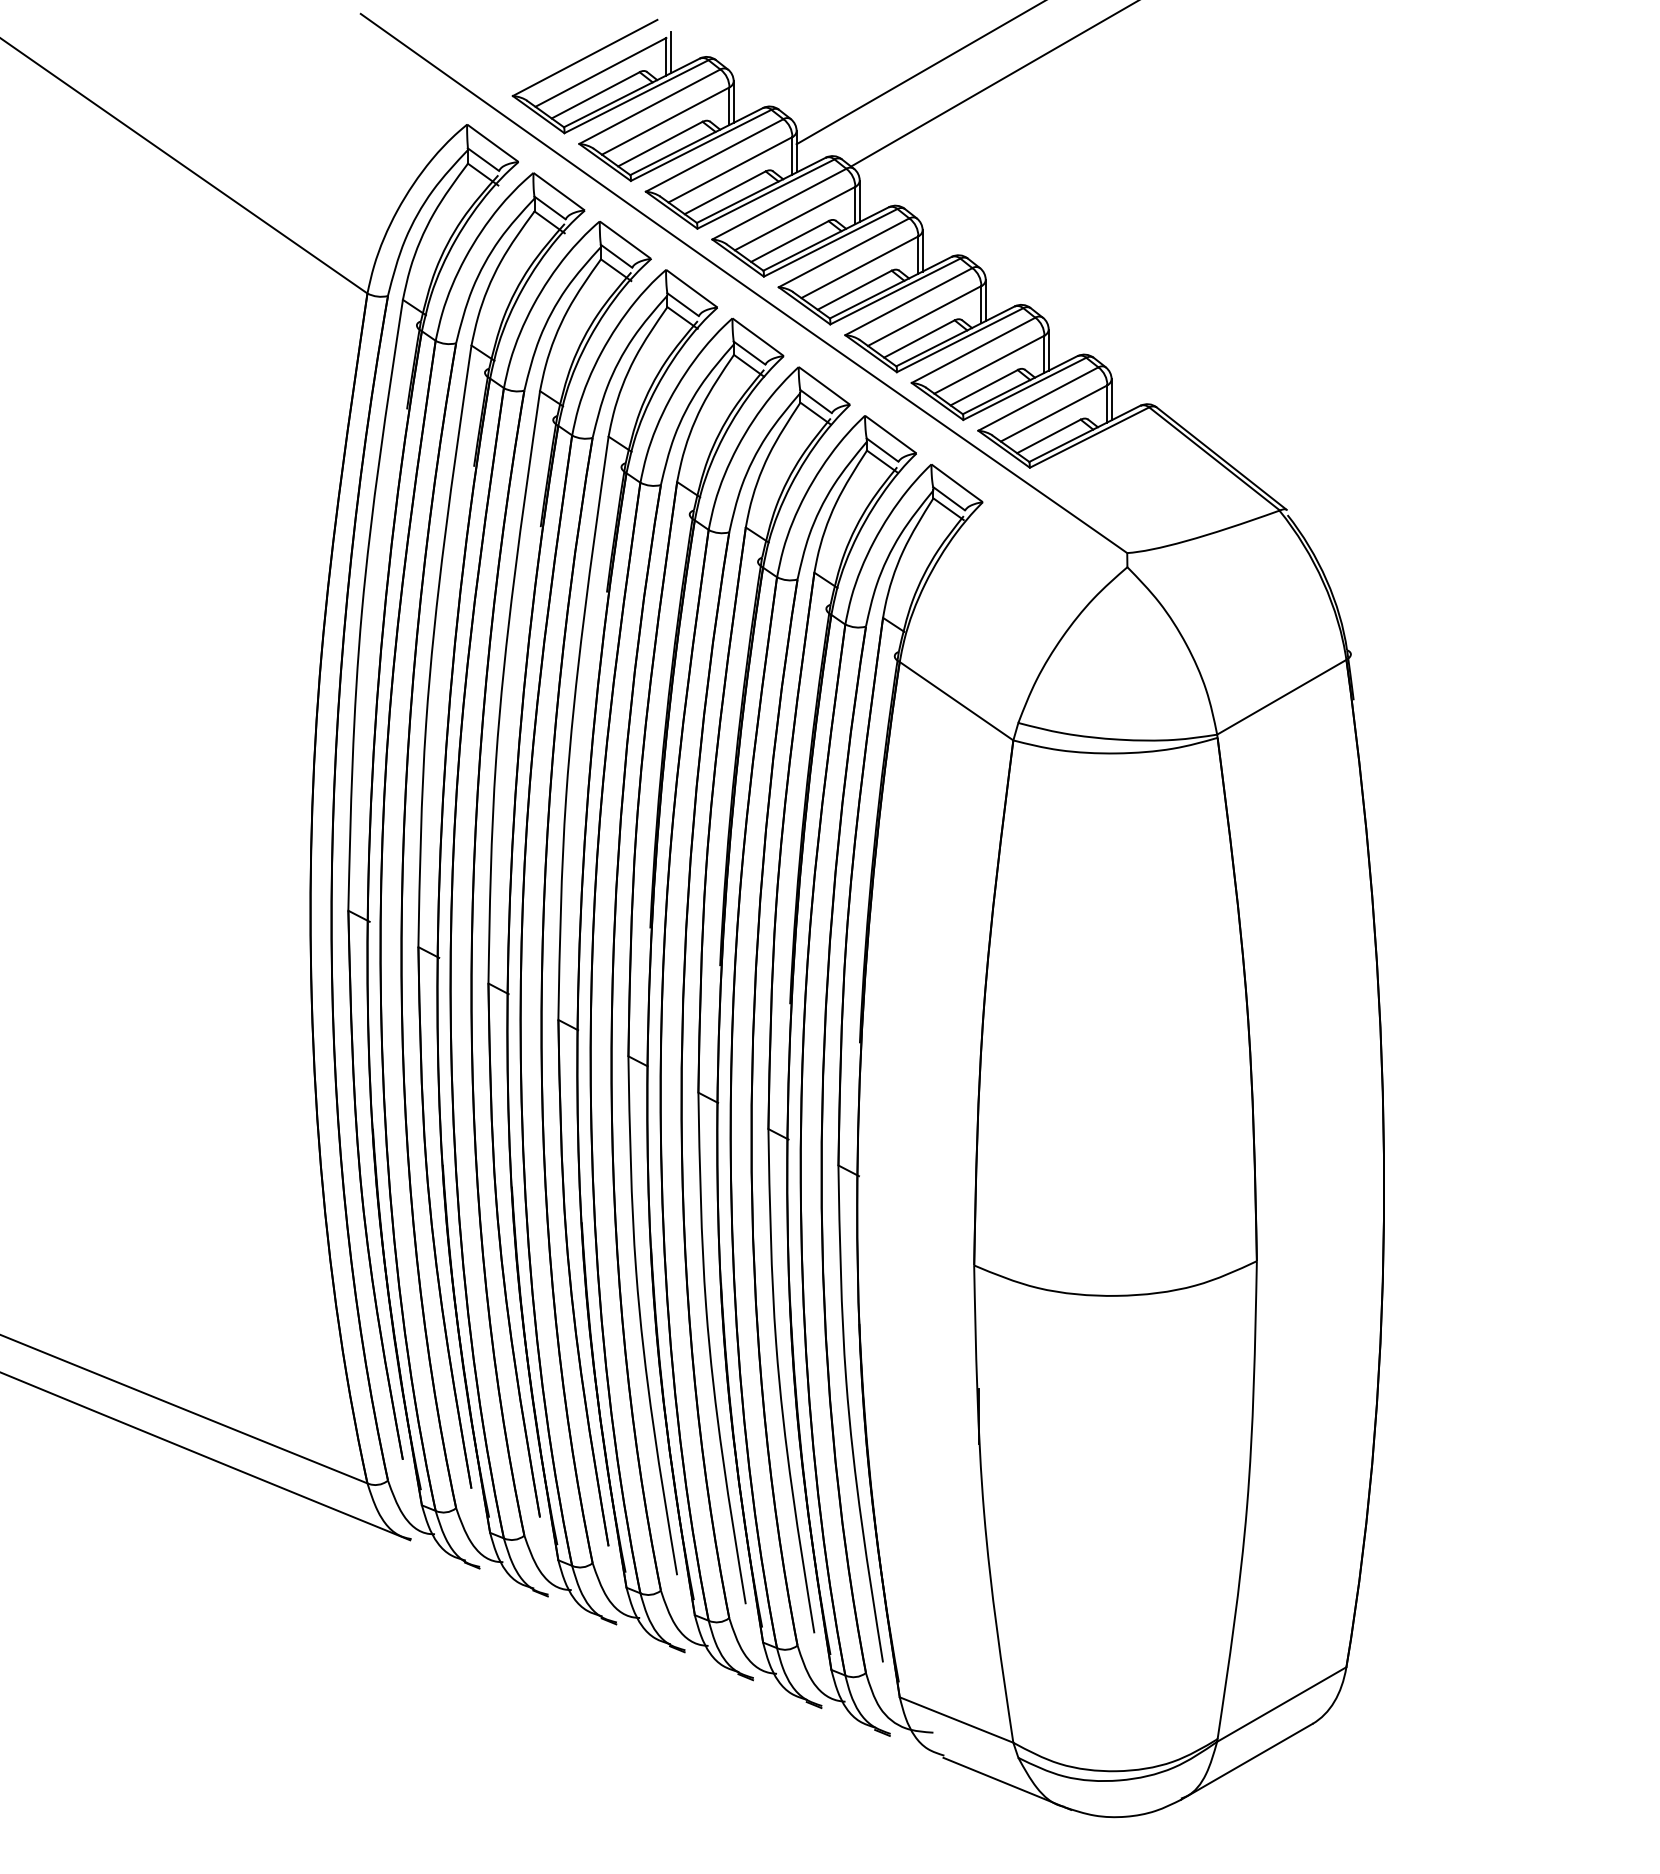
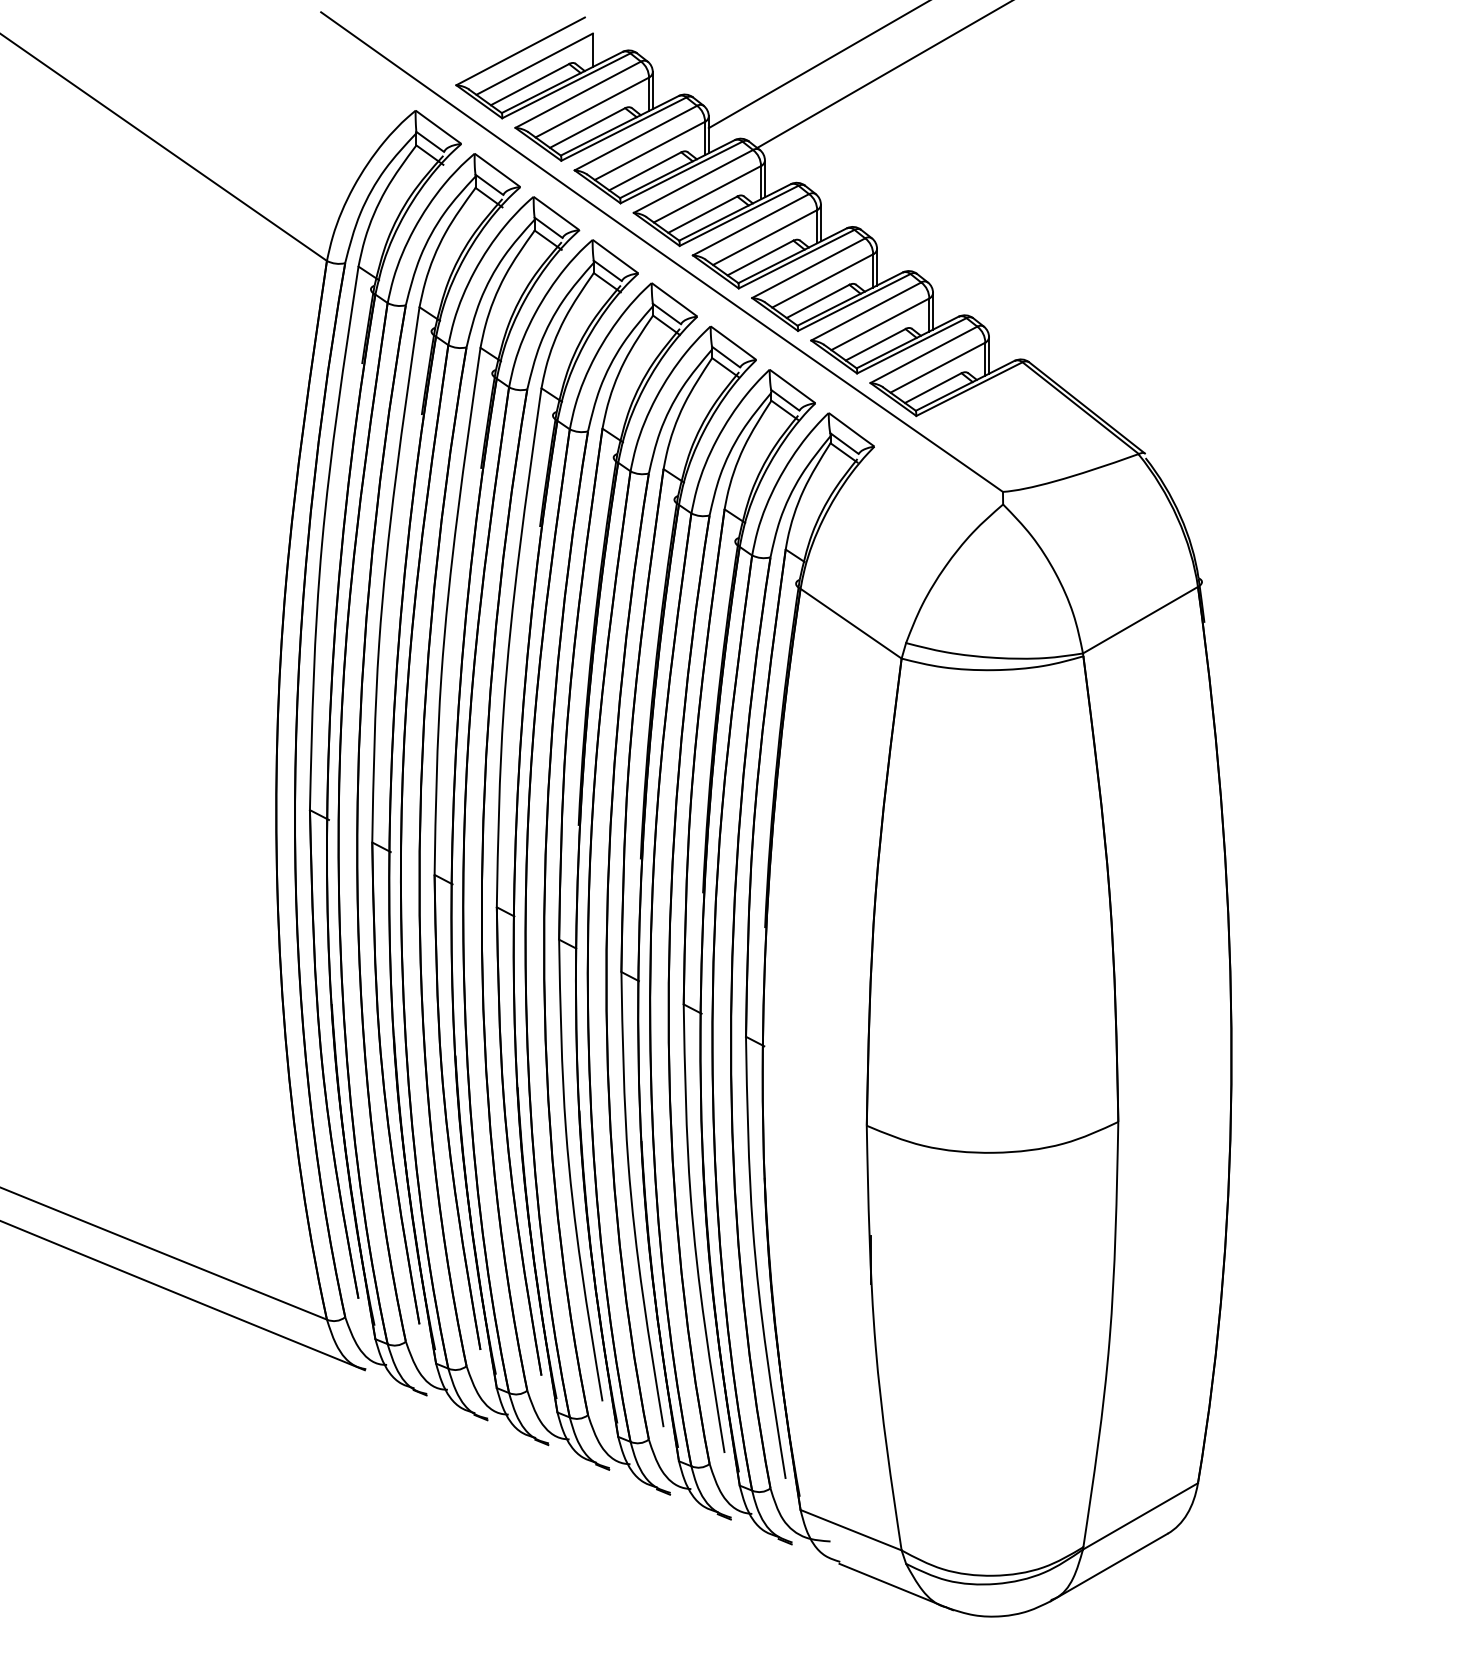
line: (670, 52) -> (596, 46), removed

